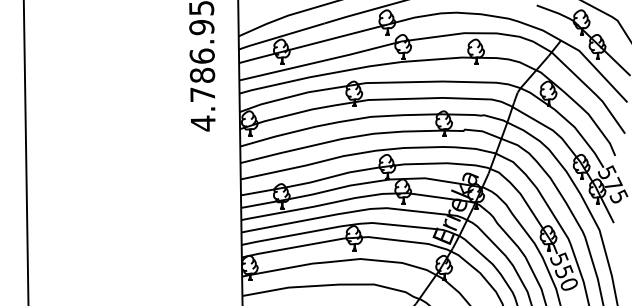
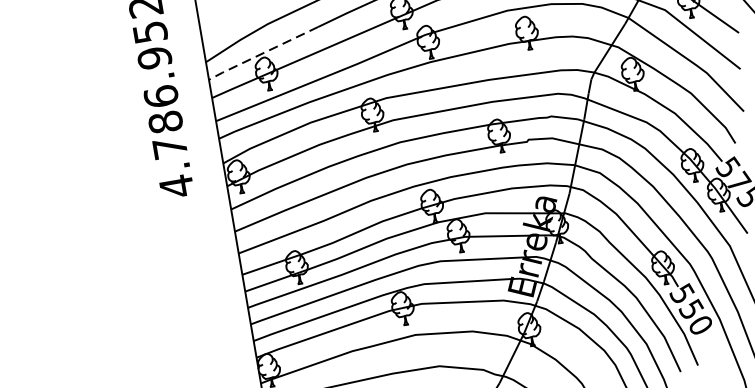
line: (280, 36) -> (261, 53), solid -> dashed

